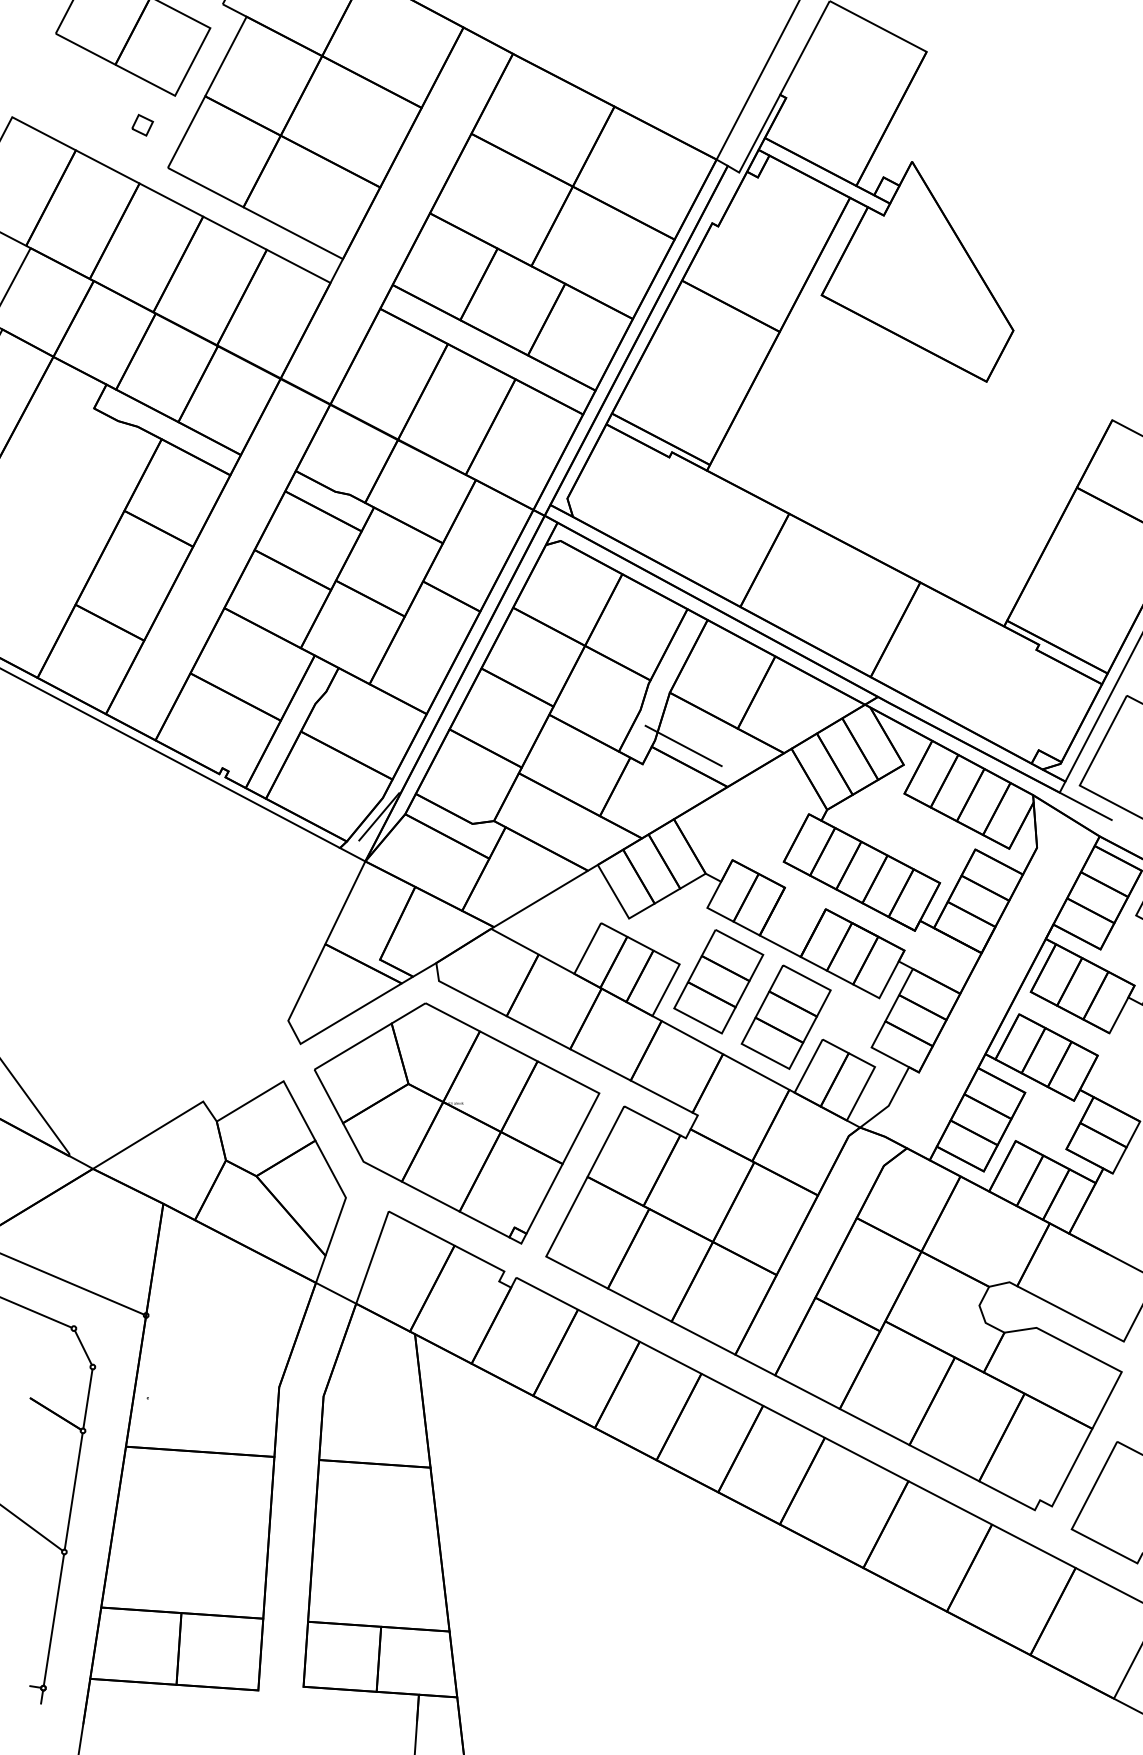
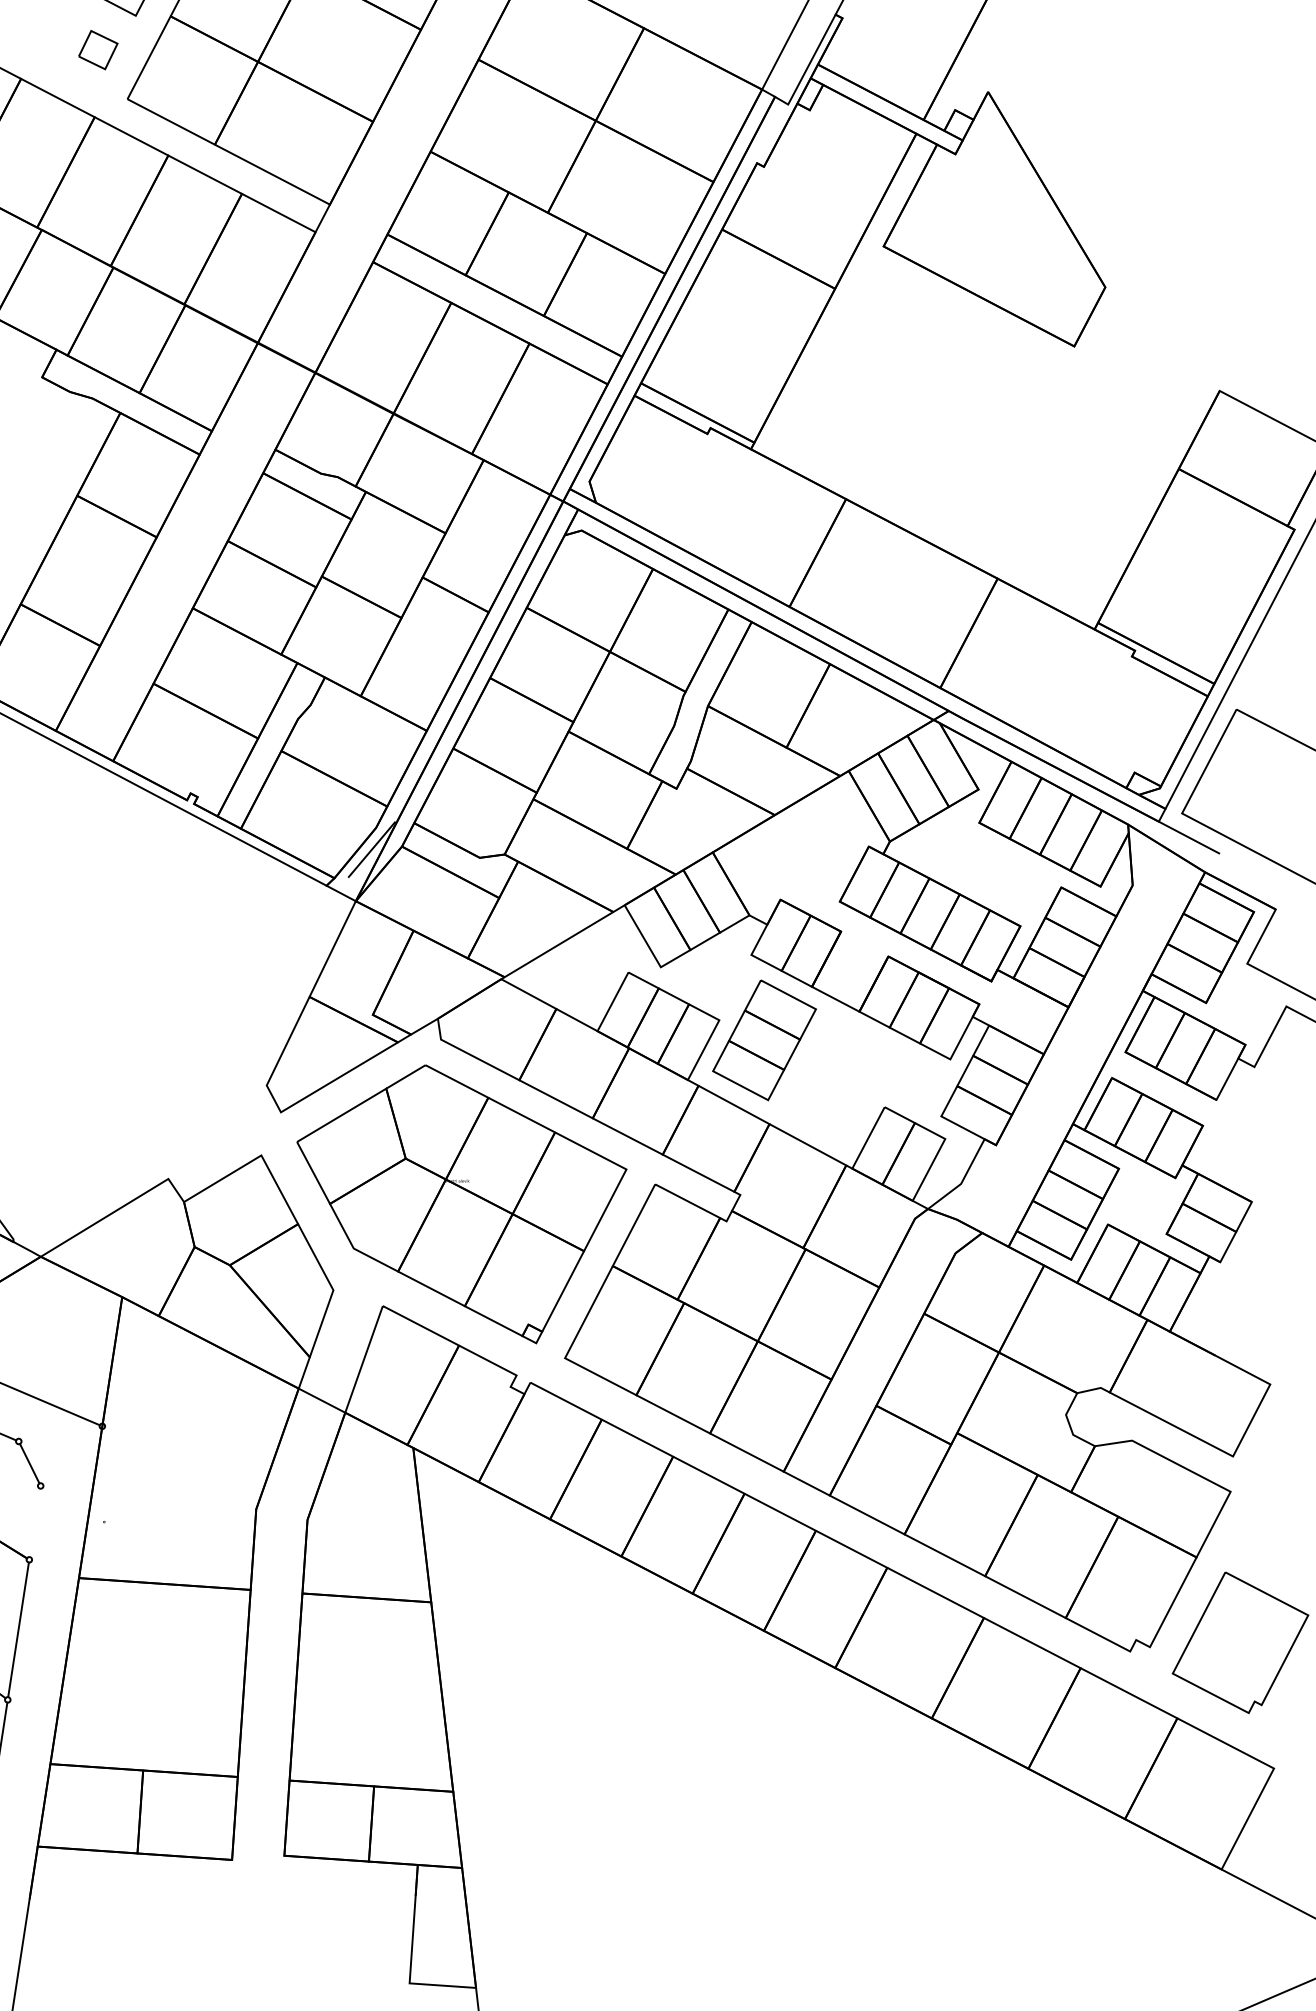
part: (142, 124) -> (98, 48), size x1.6
line: (683, 745) -> (723, 767), removed
part: (785, 1016) -> (841, 1080), removed
line: (87, 1398) -> (34, 1522), removed

